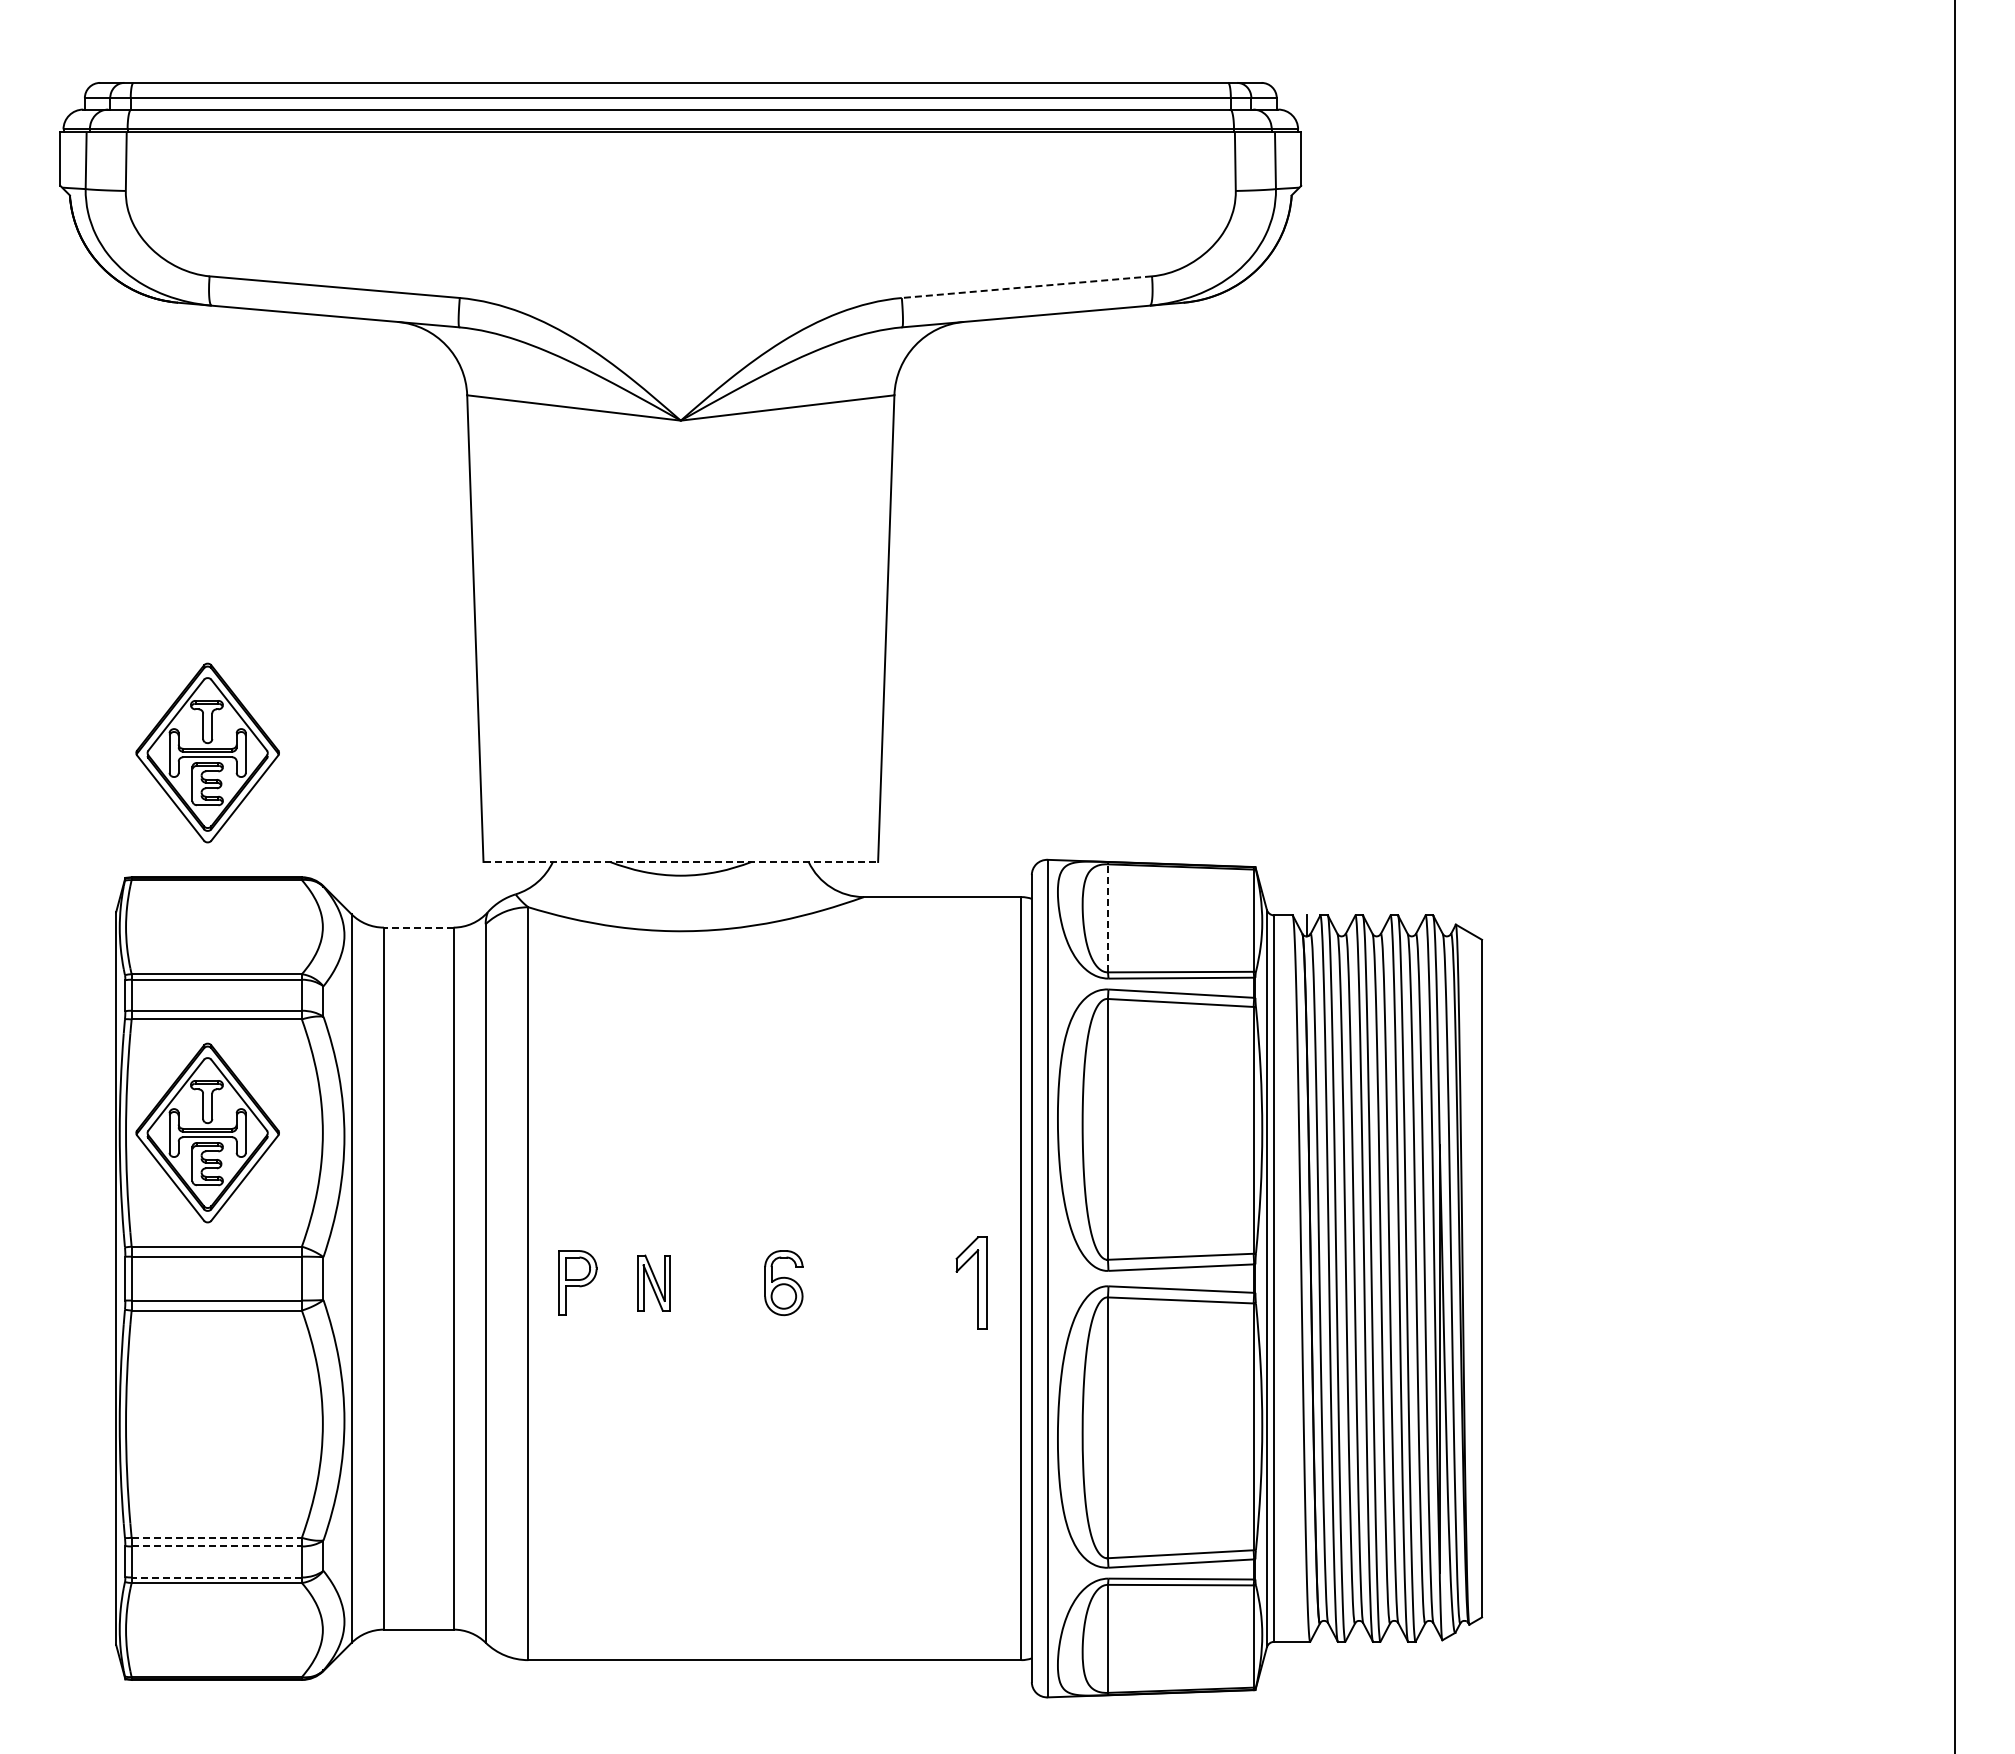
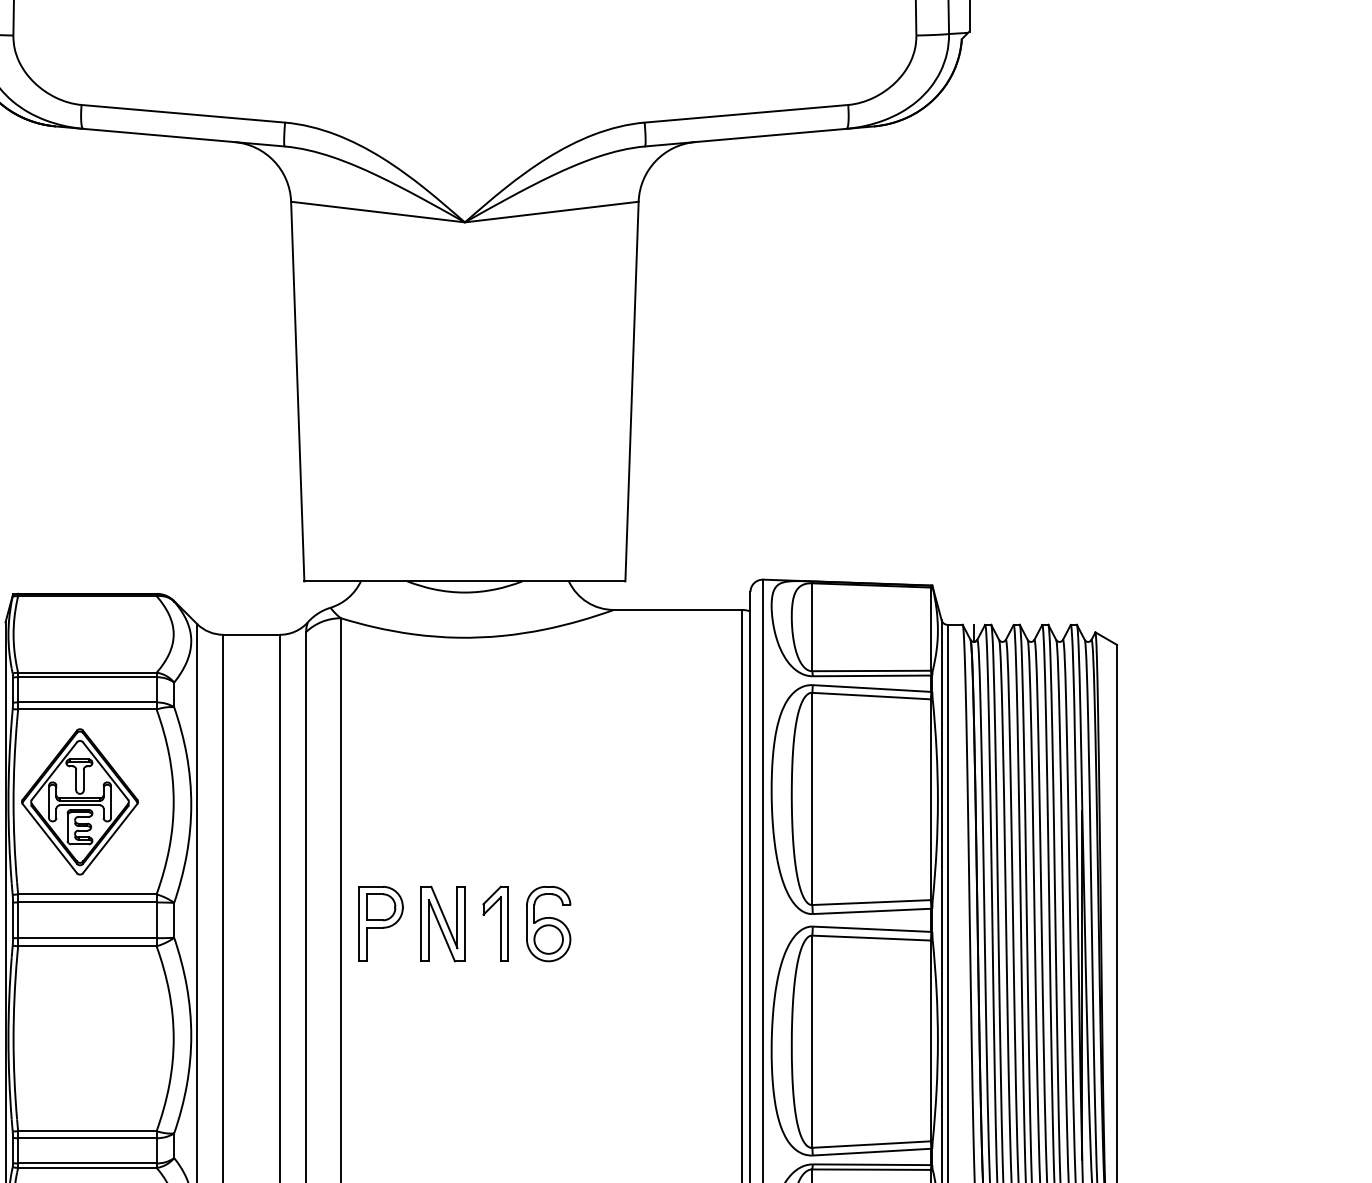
line: (1026, 287) -> (746, 114), dashed -> solid
part: (207, 752) -> (79, 492), removed
line: (681, 861) -> (465, 581), dashed -> solid
line: (1107, 917) -> (812, 626), dashed -> solid
line: (418, 927) -> (251, 634), dashed -> solid
part: (577, 1282) -> (380, 923), size x1.43
part: (653, 1282) -> (442, 923), size x1.67
part: (783, 1282) -> (548, 923), size x1.43
part: (971, 1282) -> (495, 923), moved
line: (217, 1537) -> (87, 1130), dashed -> solid
line: (217, 1546) -> (87, 1138), dashed -> solid
line: (216, 1577) -> (87, 1163), dashed -> solid

